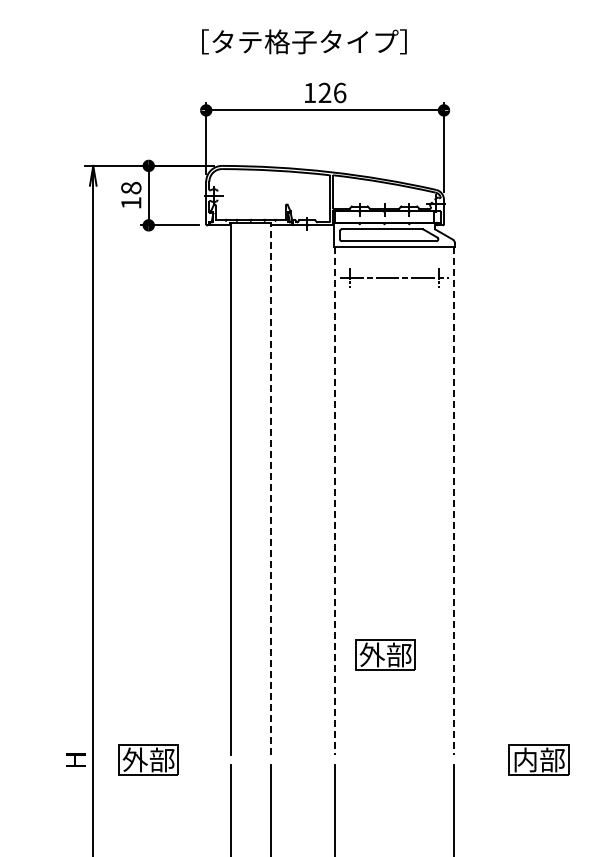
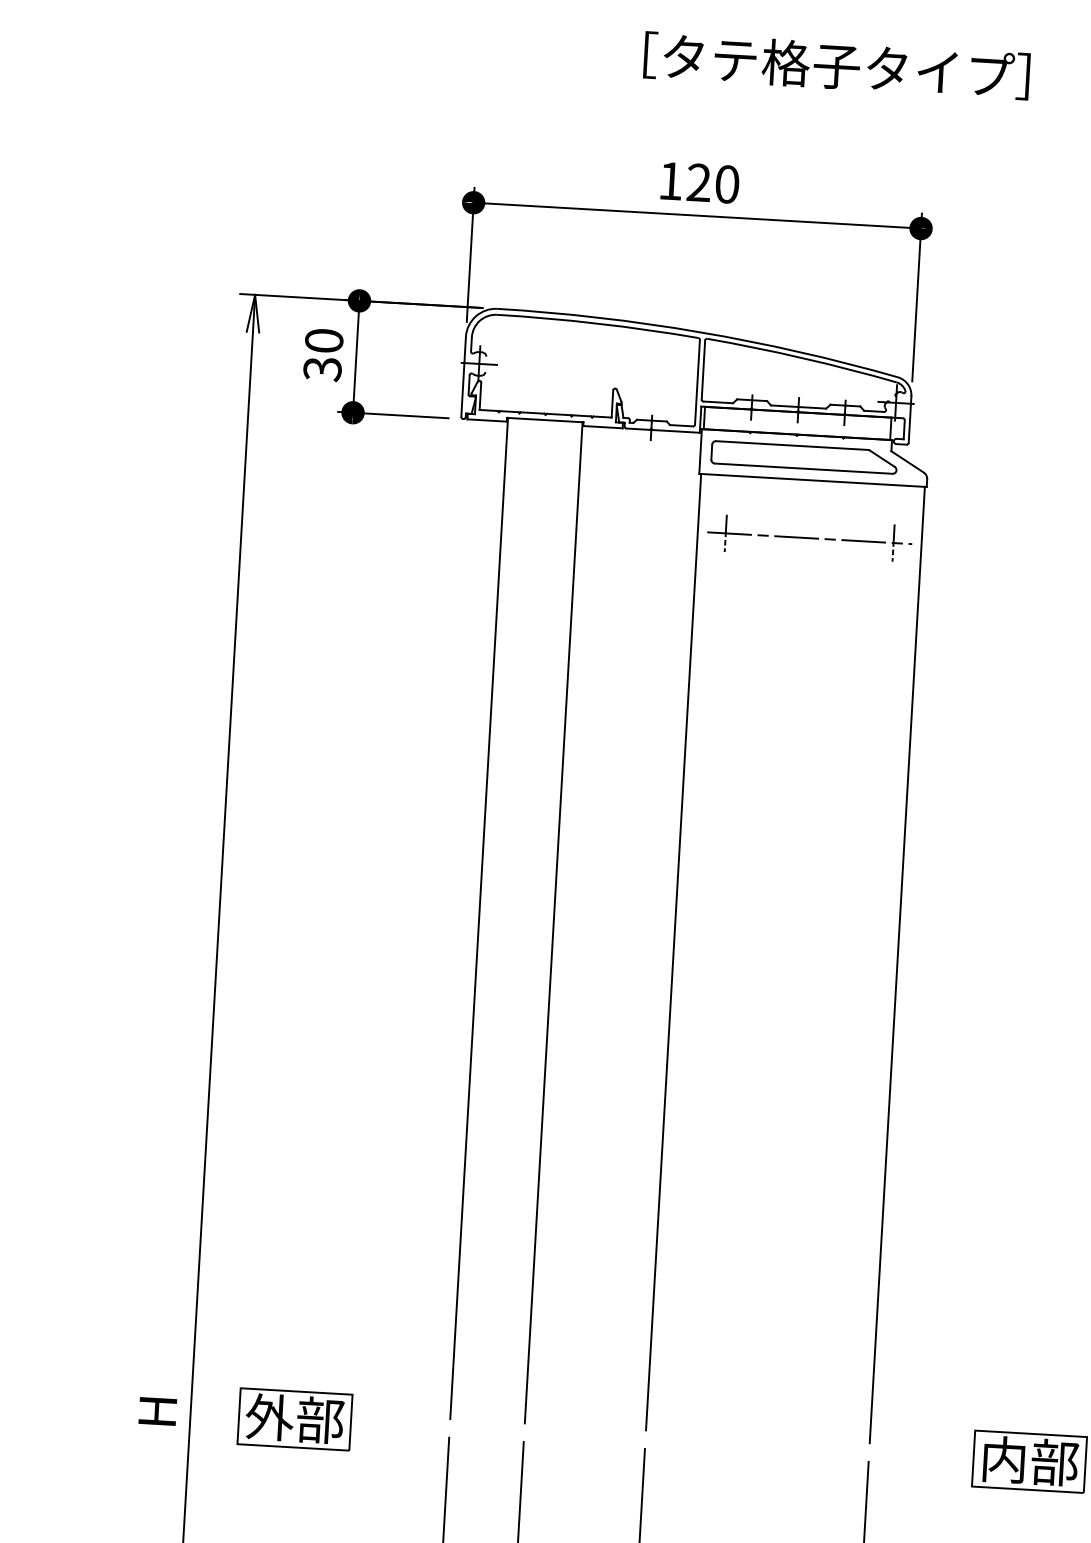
text: (304, 41) -> (837, 65), moved
text: (340, 92) -> (728, 183), 126 -> 120
text: (131, 195) -> (323, 354), 18 -> 30
line: (270, 489) -> (553, 923), dashed -> solid
line: (335, 501) -> (674, 952), dashed -> solid
line: (453, 501) -> (896, 965), dashed -> solid
part: (385, 654) -> (752, 1246), removed

